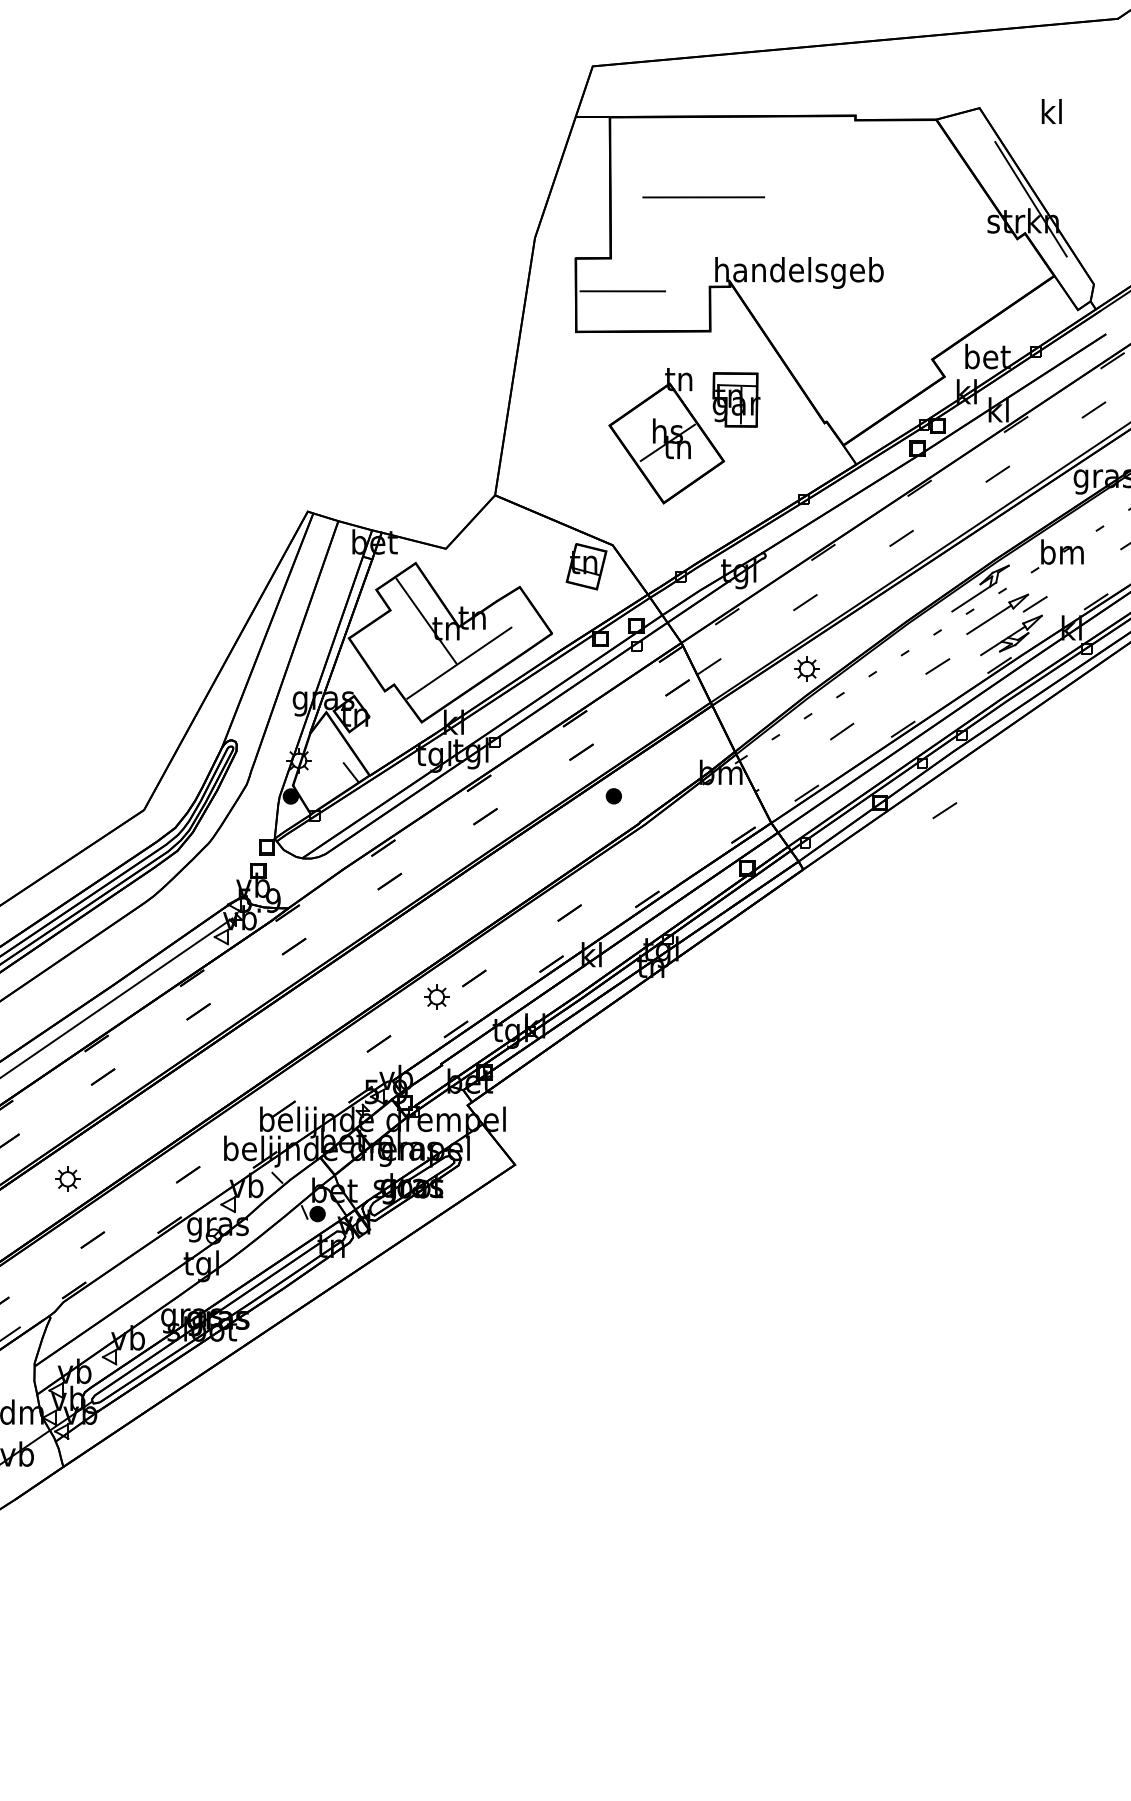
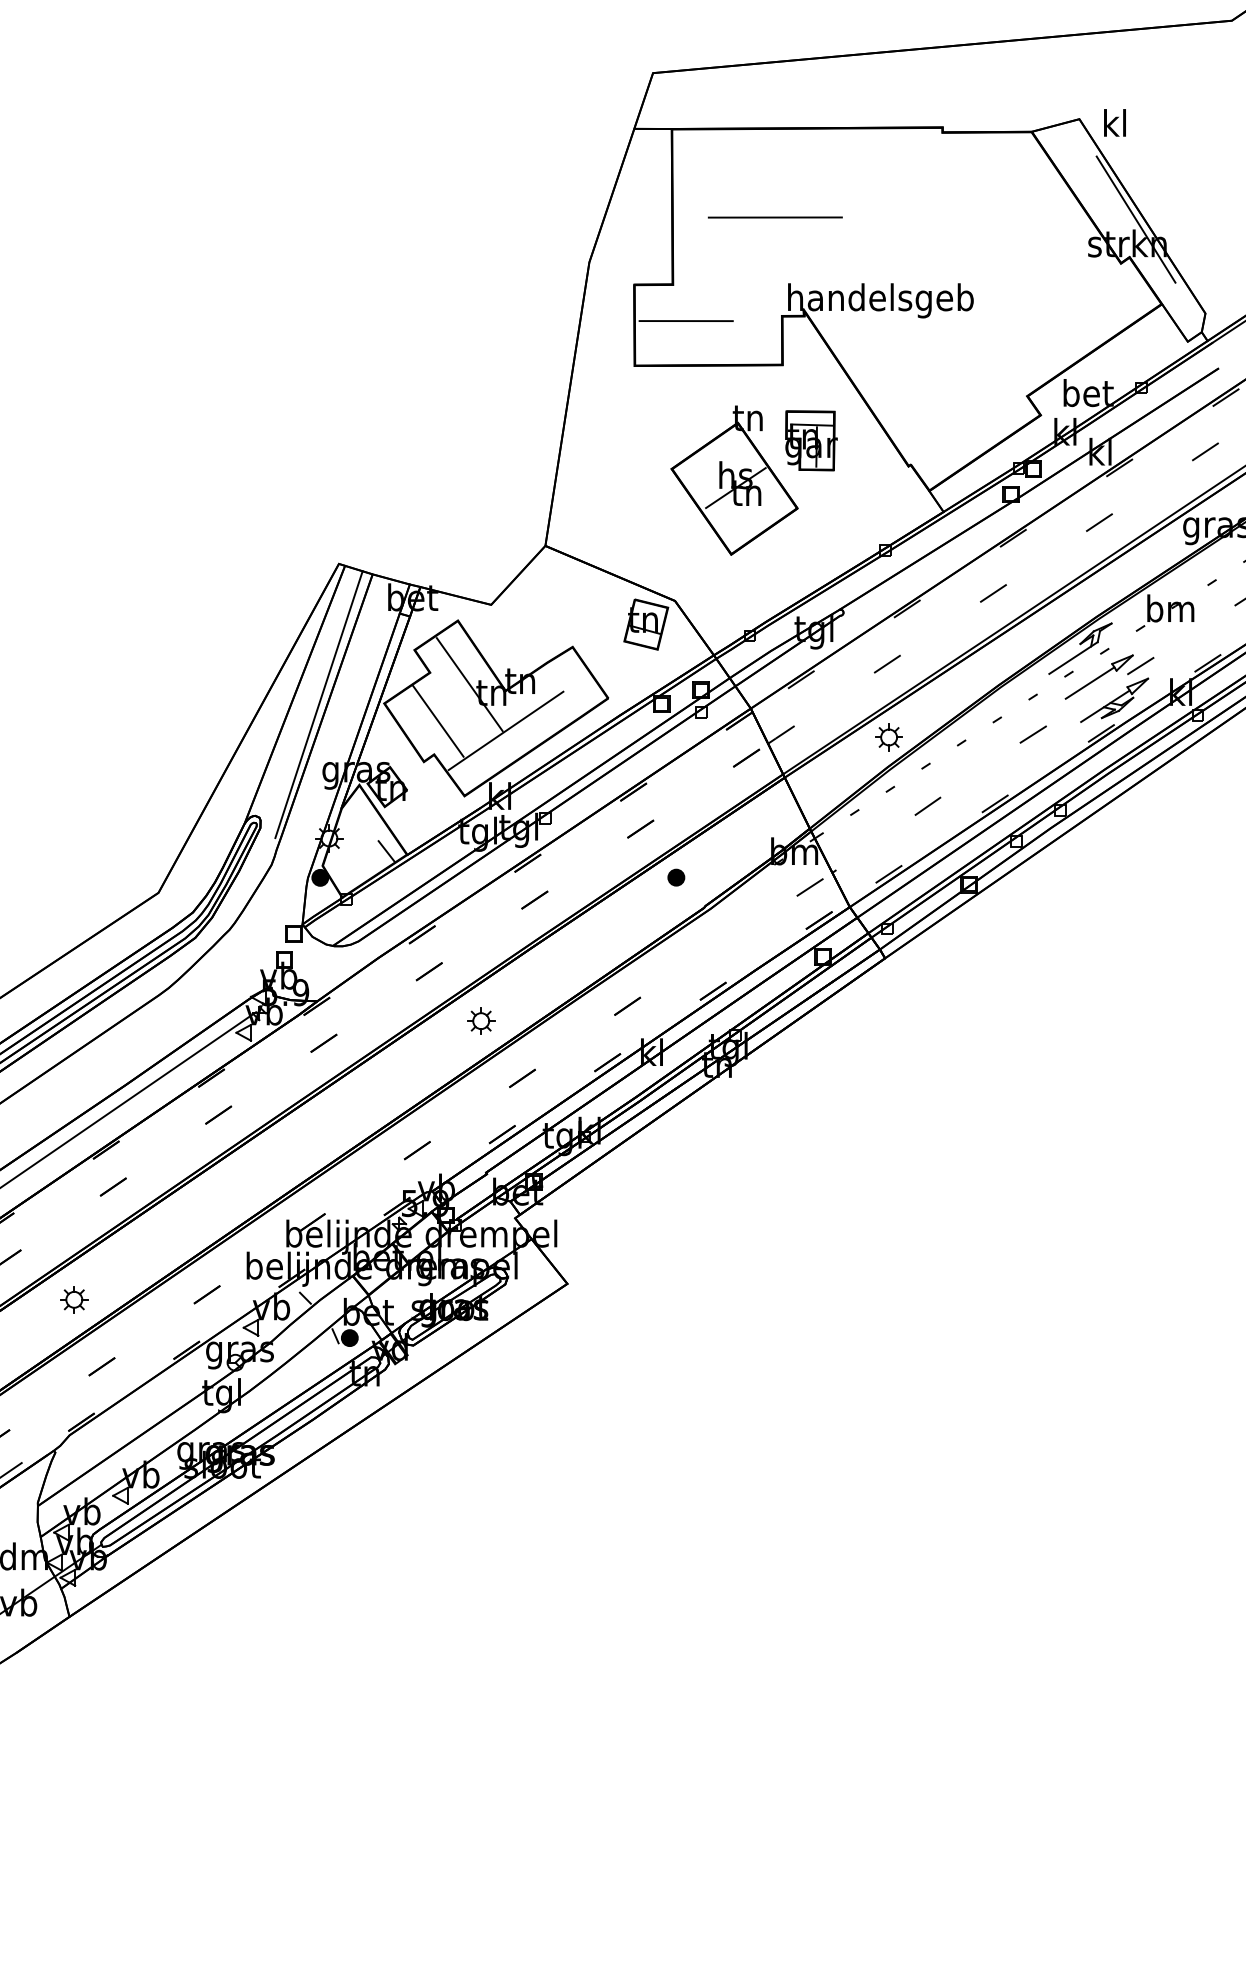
text: (1051, 111) -> (1114, 122), moved
line: (289, 639) -> (318, 704), added
line: (397, 653) -> (437, 720), added
line: (944, 810) -> (809, 887), moved
part: (437, 996) -> (481, 1020), moved

